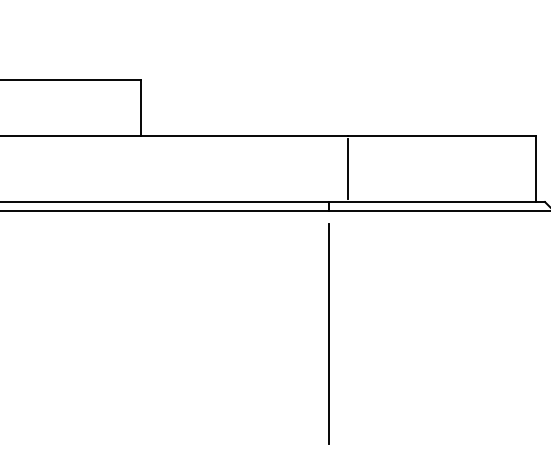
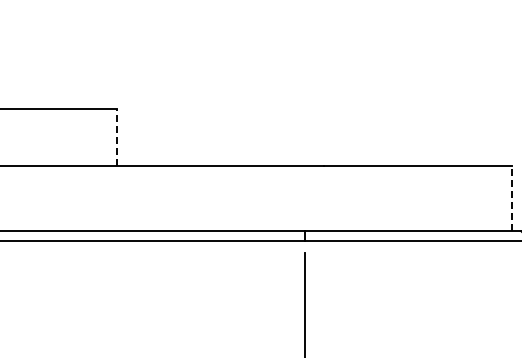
line: (140, 107) -> (116, 136), solid -> dashed
line: (347, 168) -> (323, 197), removed
line: (535, 169) -> (511, 198), solid -> dashed

